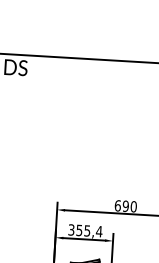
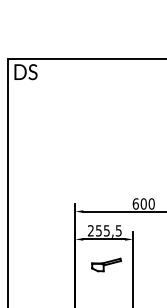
text: (125, 205) -> (143, 203), 690 -> 600
text: (86, 230) -> (105, 230), 355,4 -> 255,5

